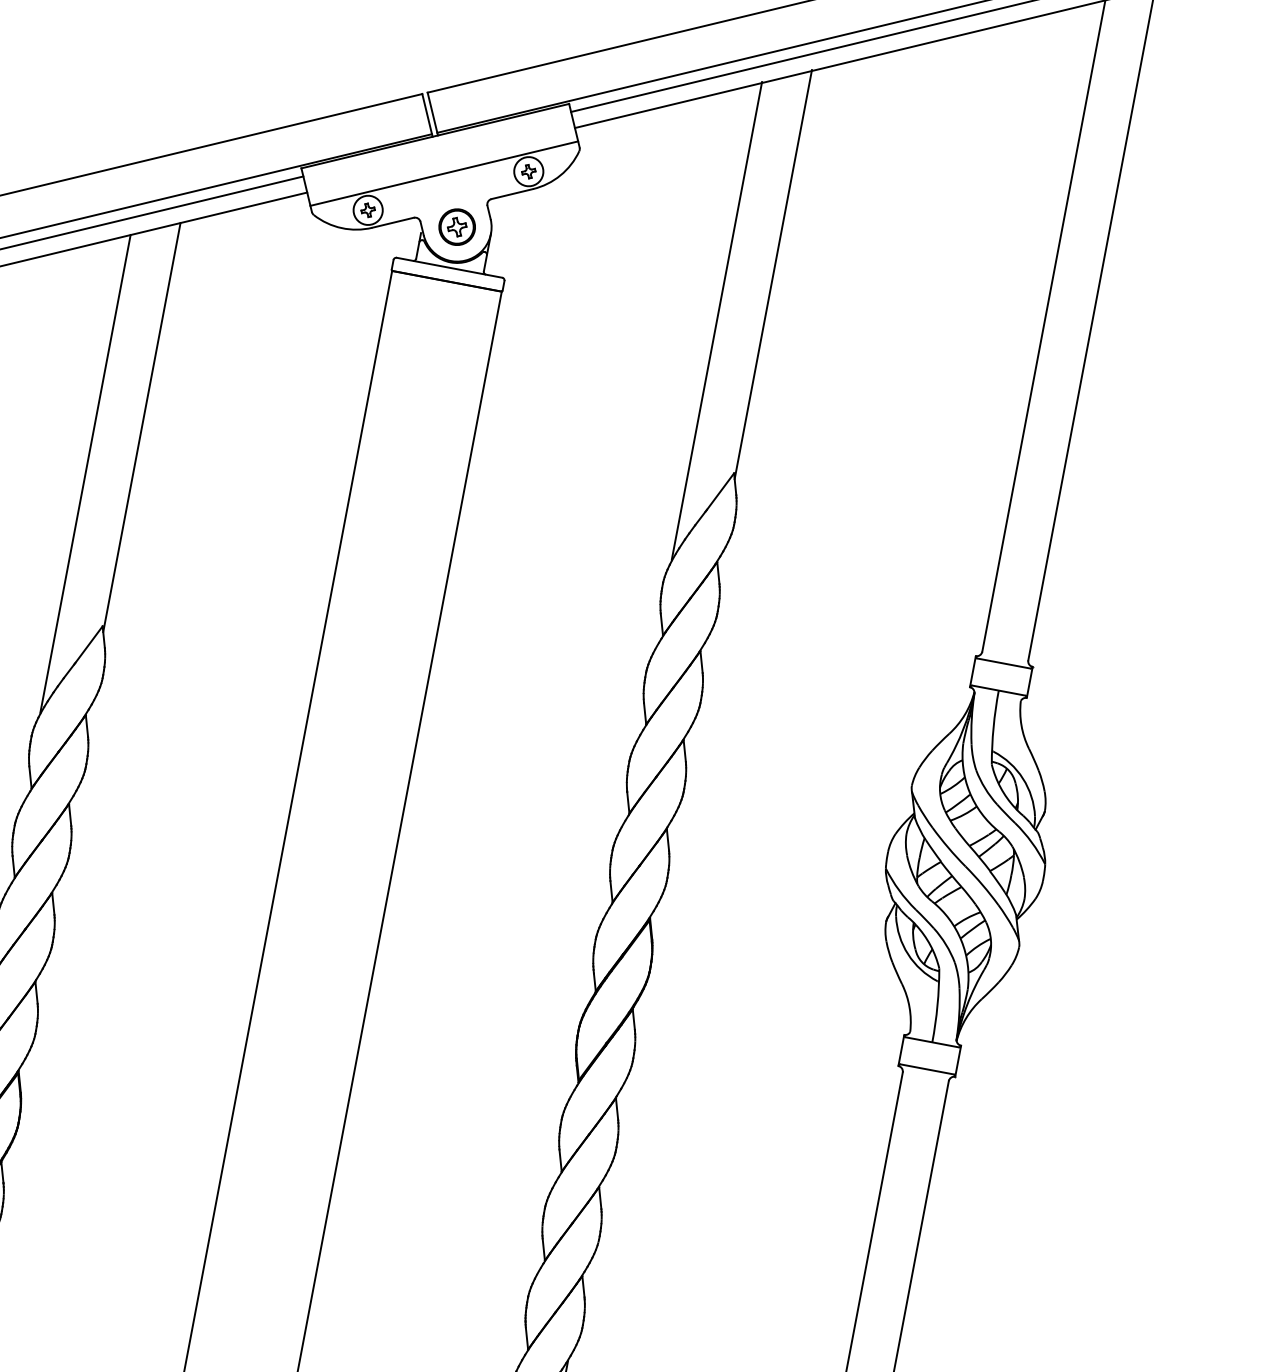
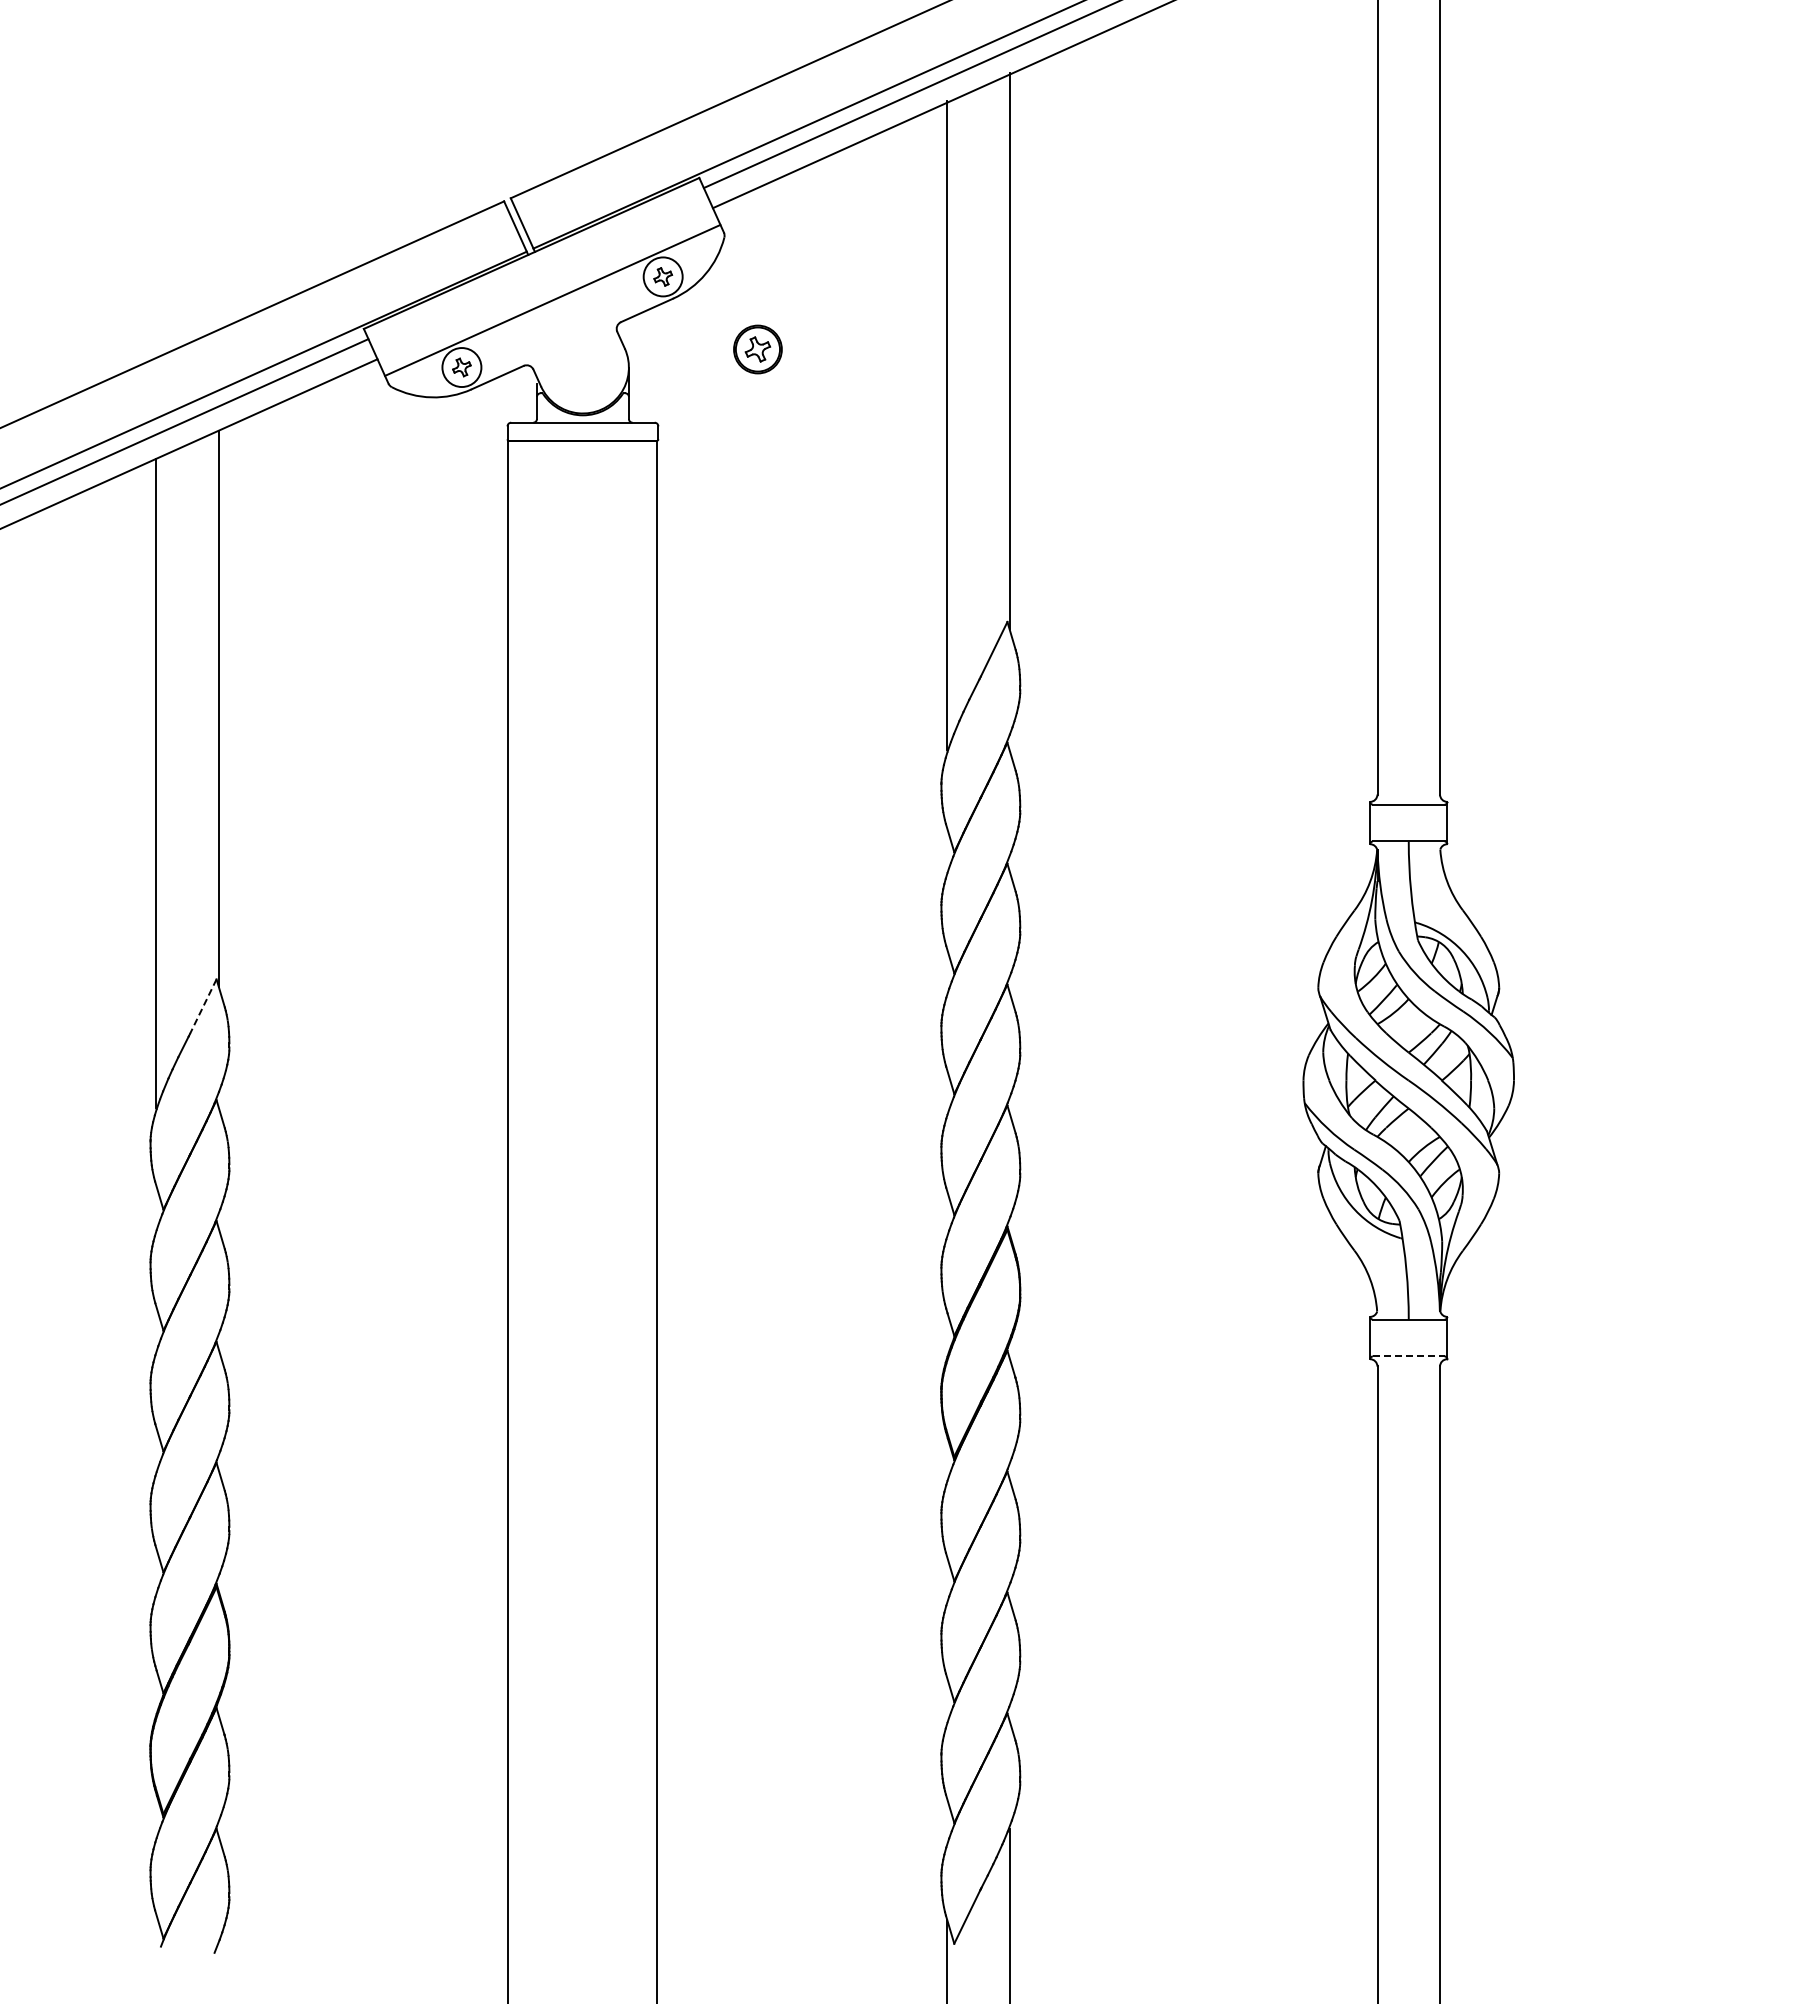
part: (456, 227) -> (757, 349), moved
line: (89, 645) -> (203, 1007), solid -> dashed
line: (927, 1069) -> (1408, 1356), solid -> dashed

